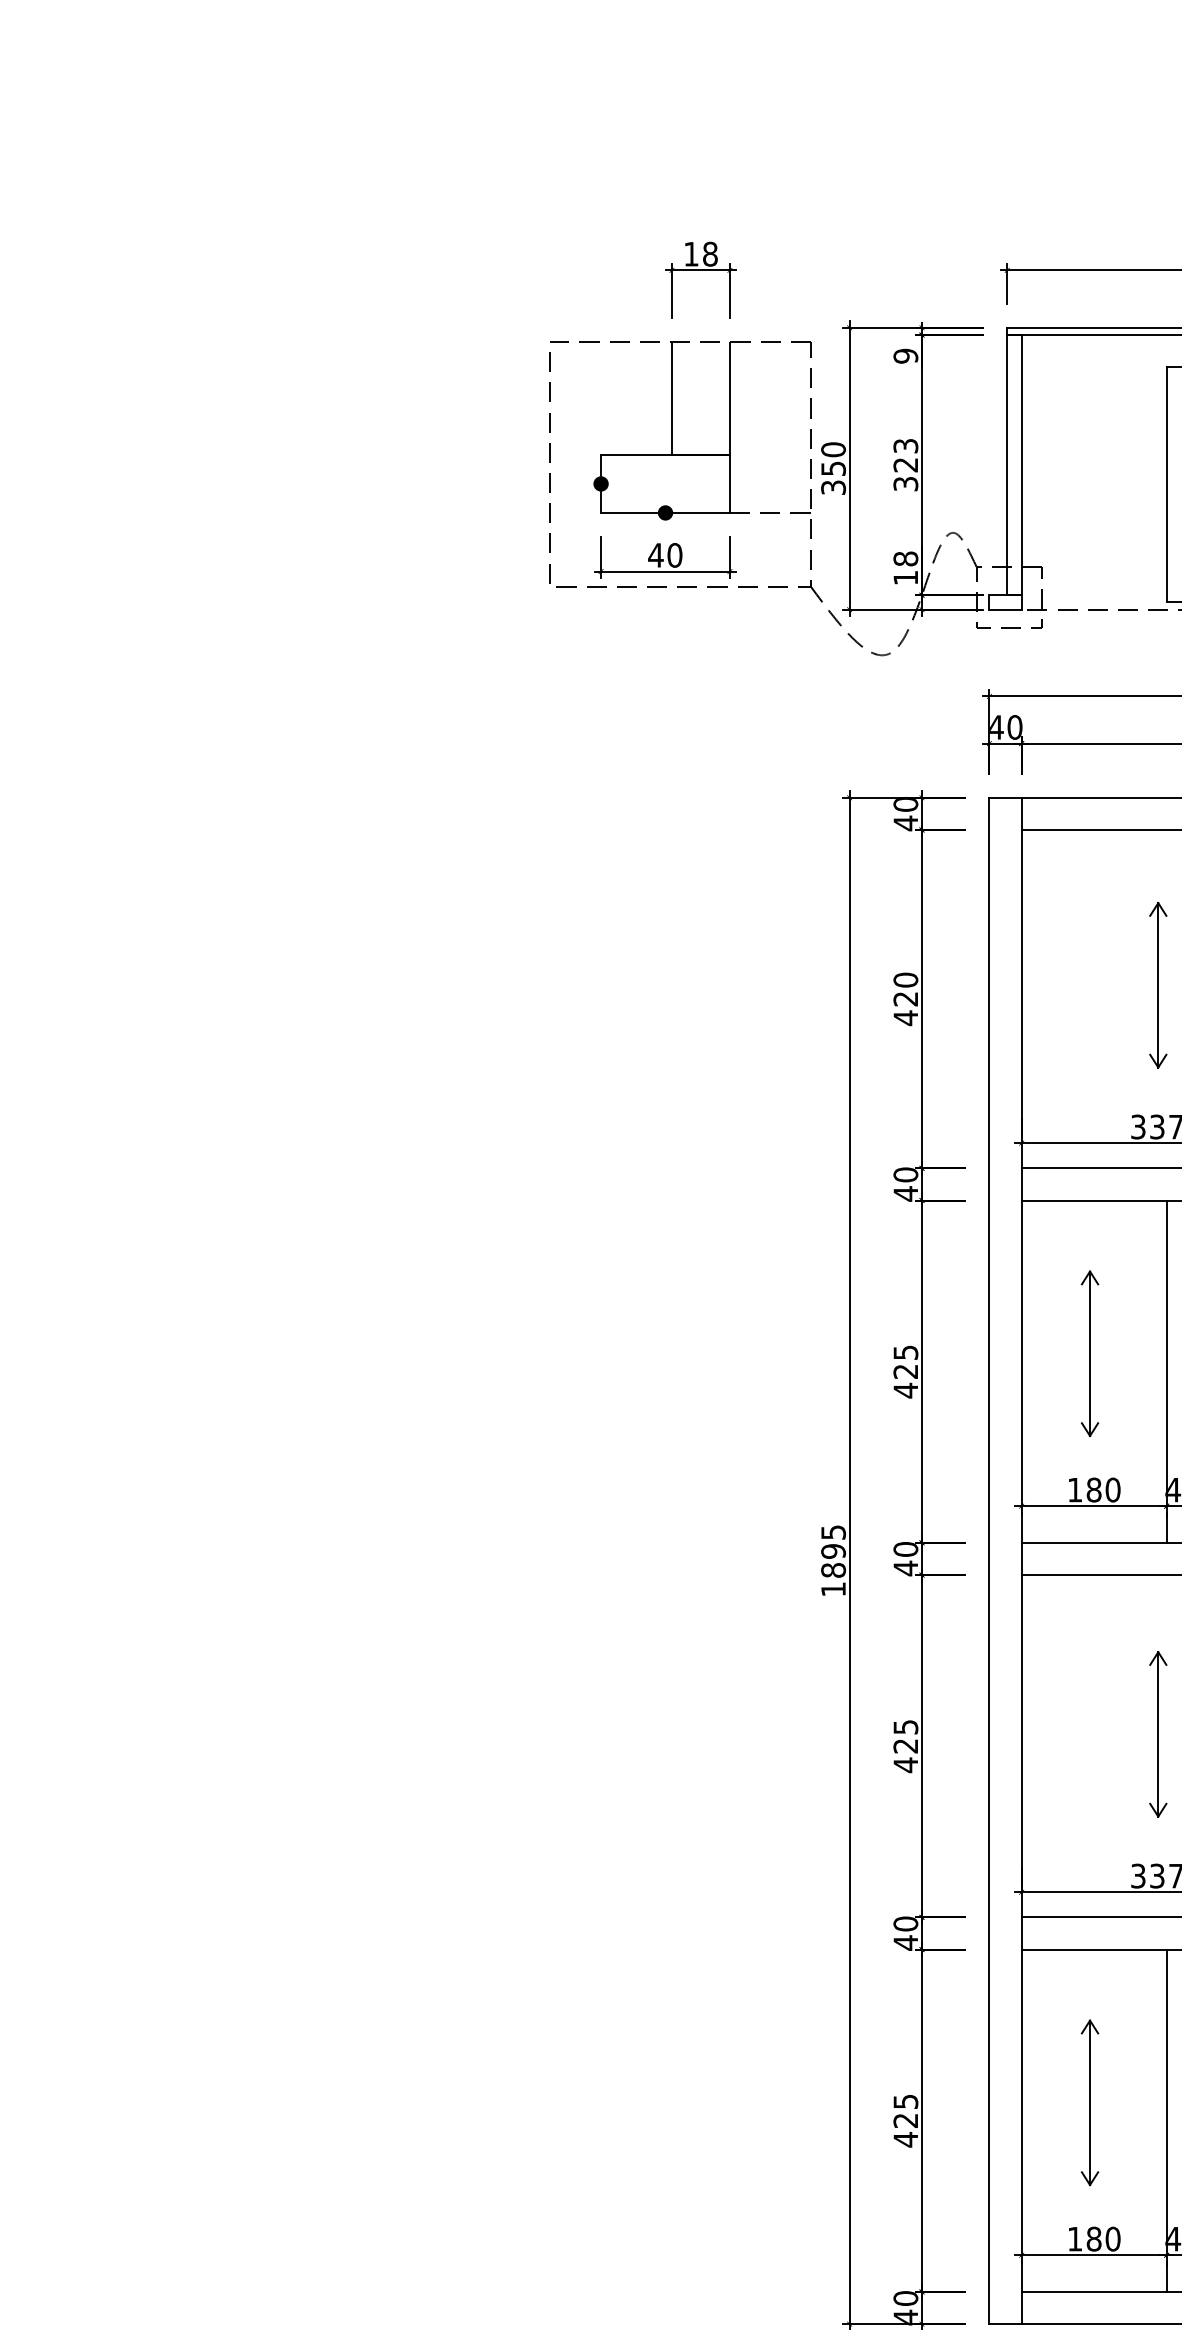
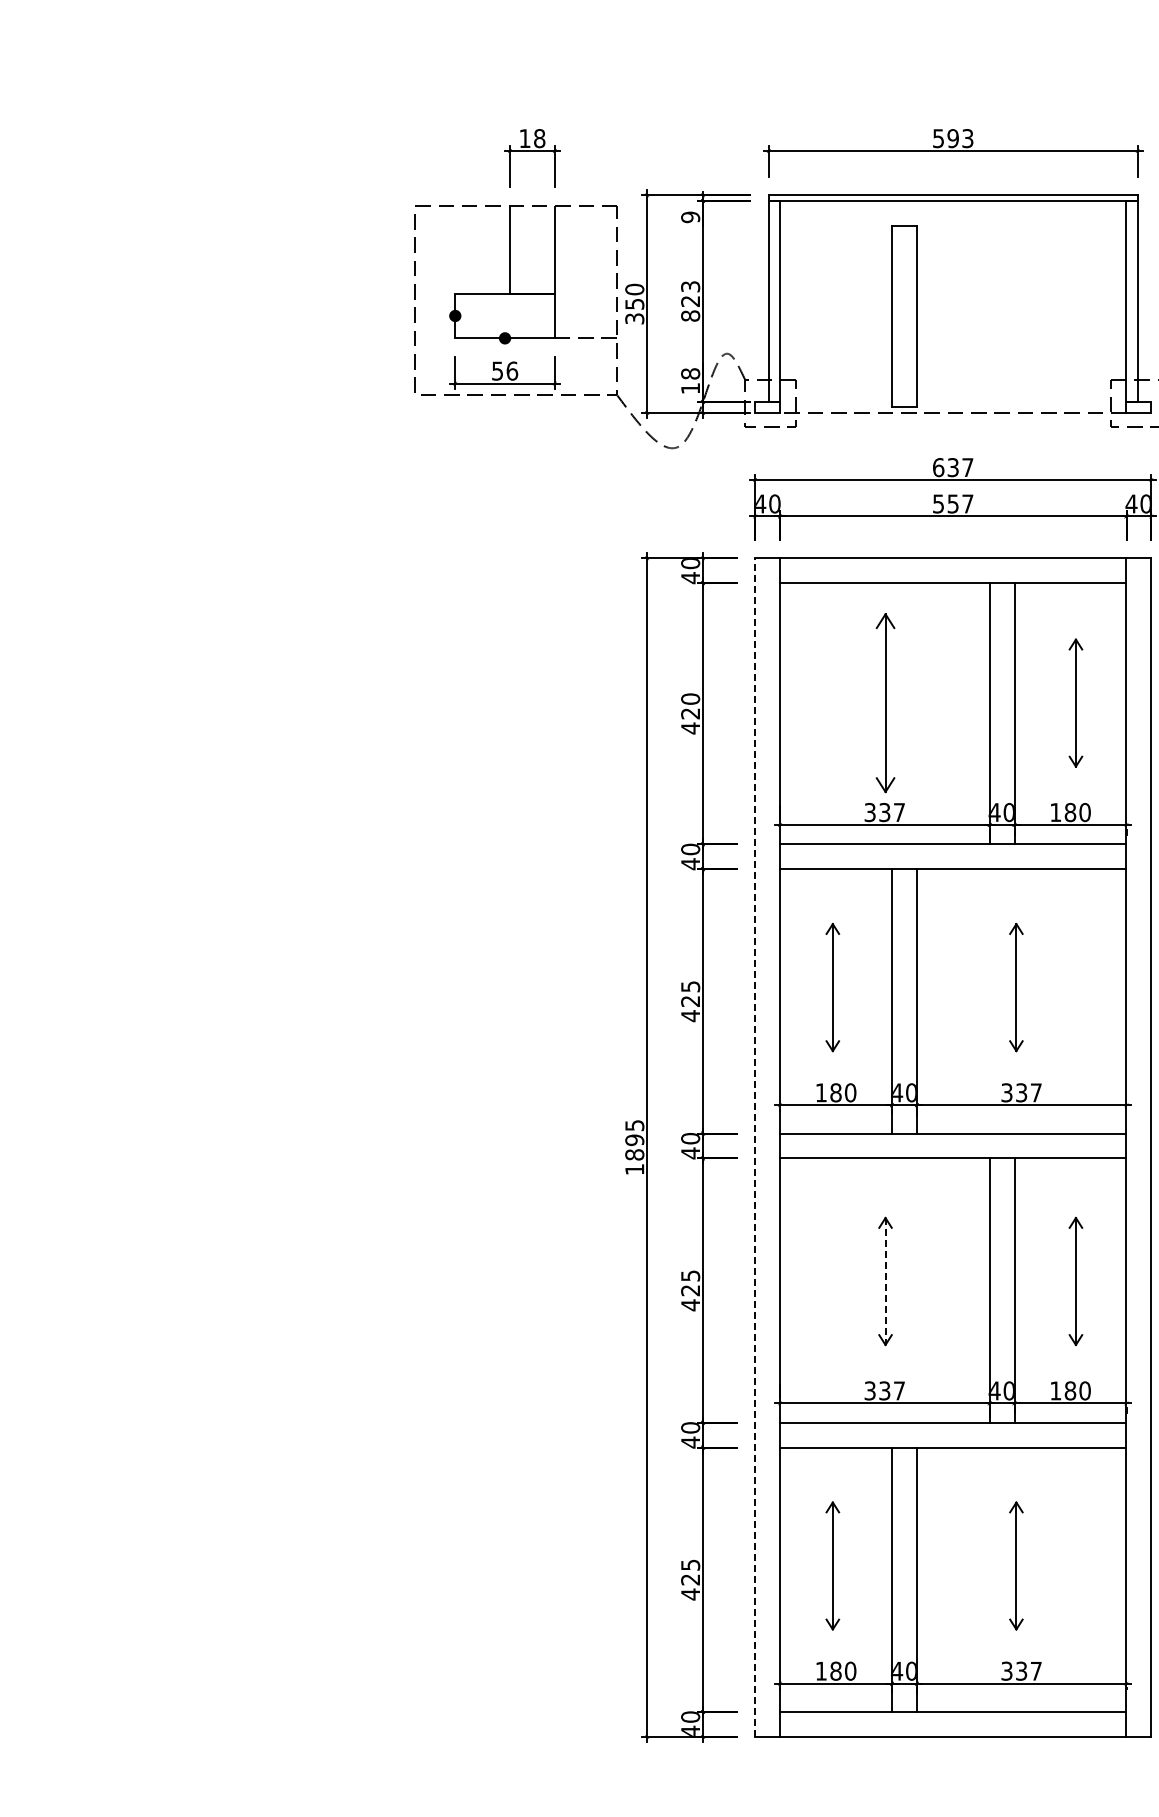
text: (905, 483) -> (690, 315), 323 -> 823
text: (664, 554) -> (504, 370), 40 -> 56
part: (1158, 984) -> (885, 702), size x1.4
line: (989, 1560) -> (755, 1147), solid -> dashed
line: (1158, 1734) -> (885, 1281), solid -> dashed

